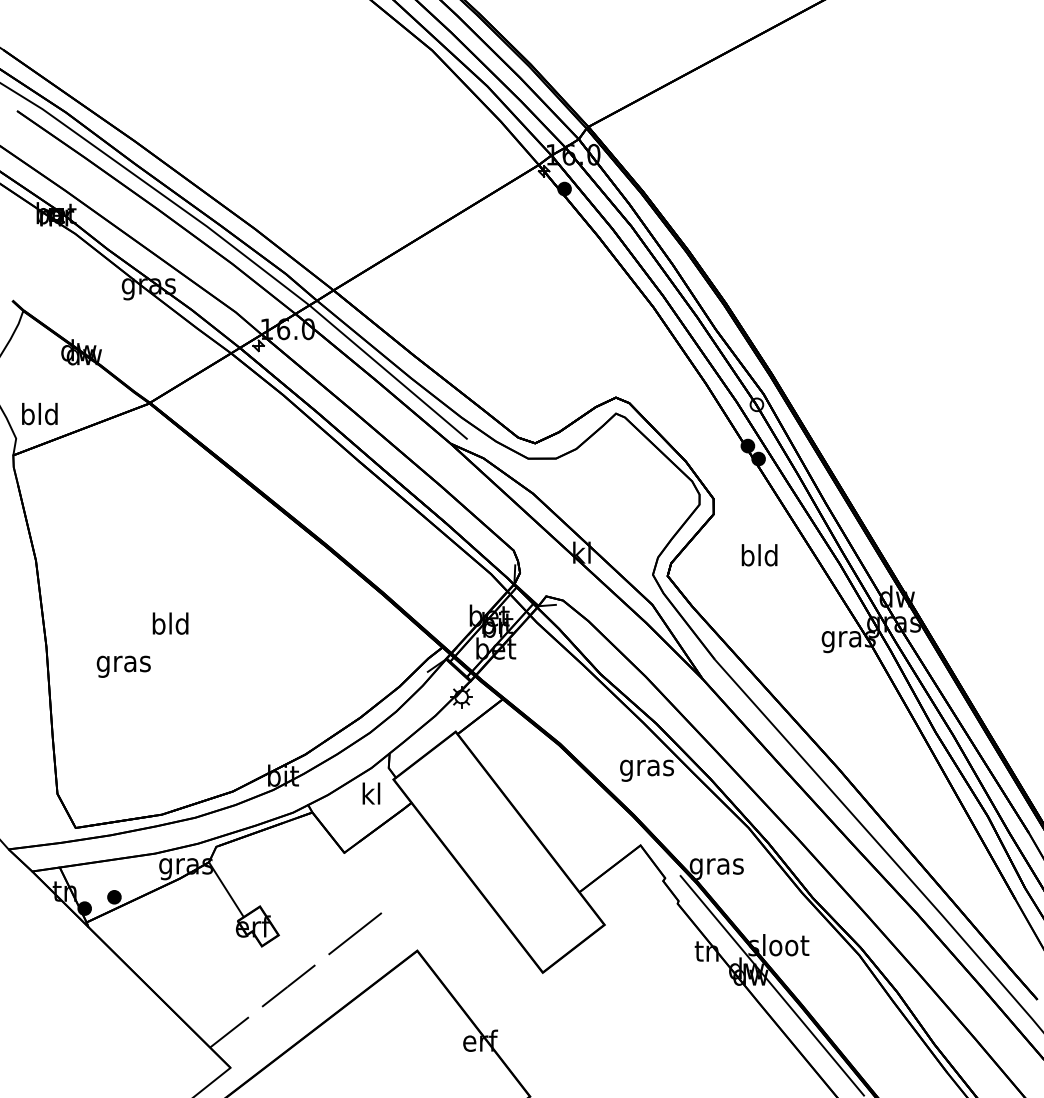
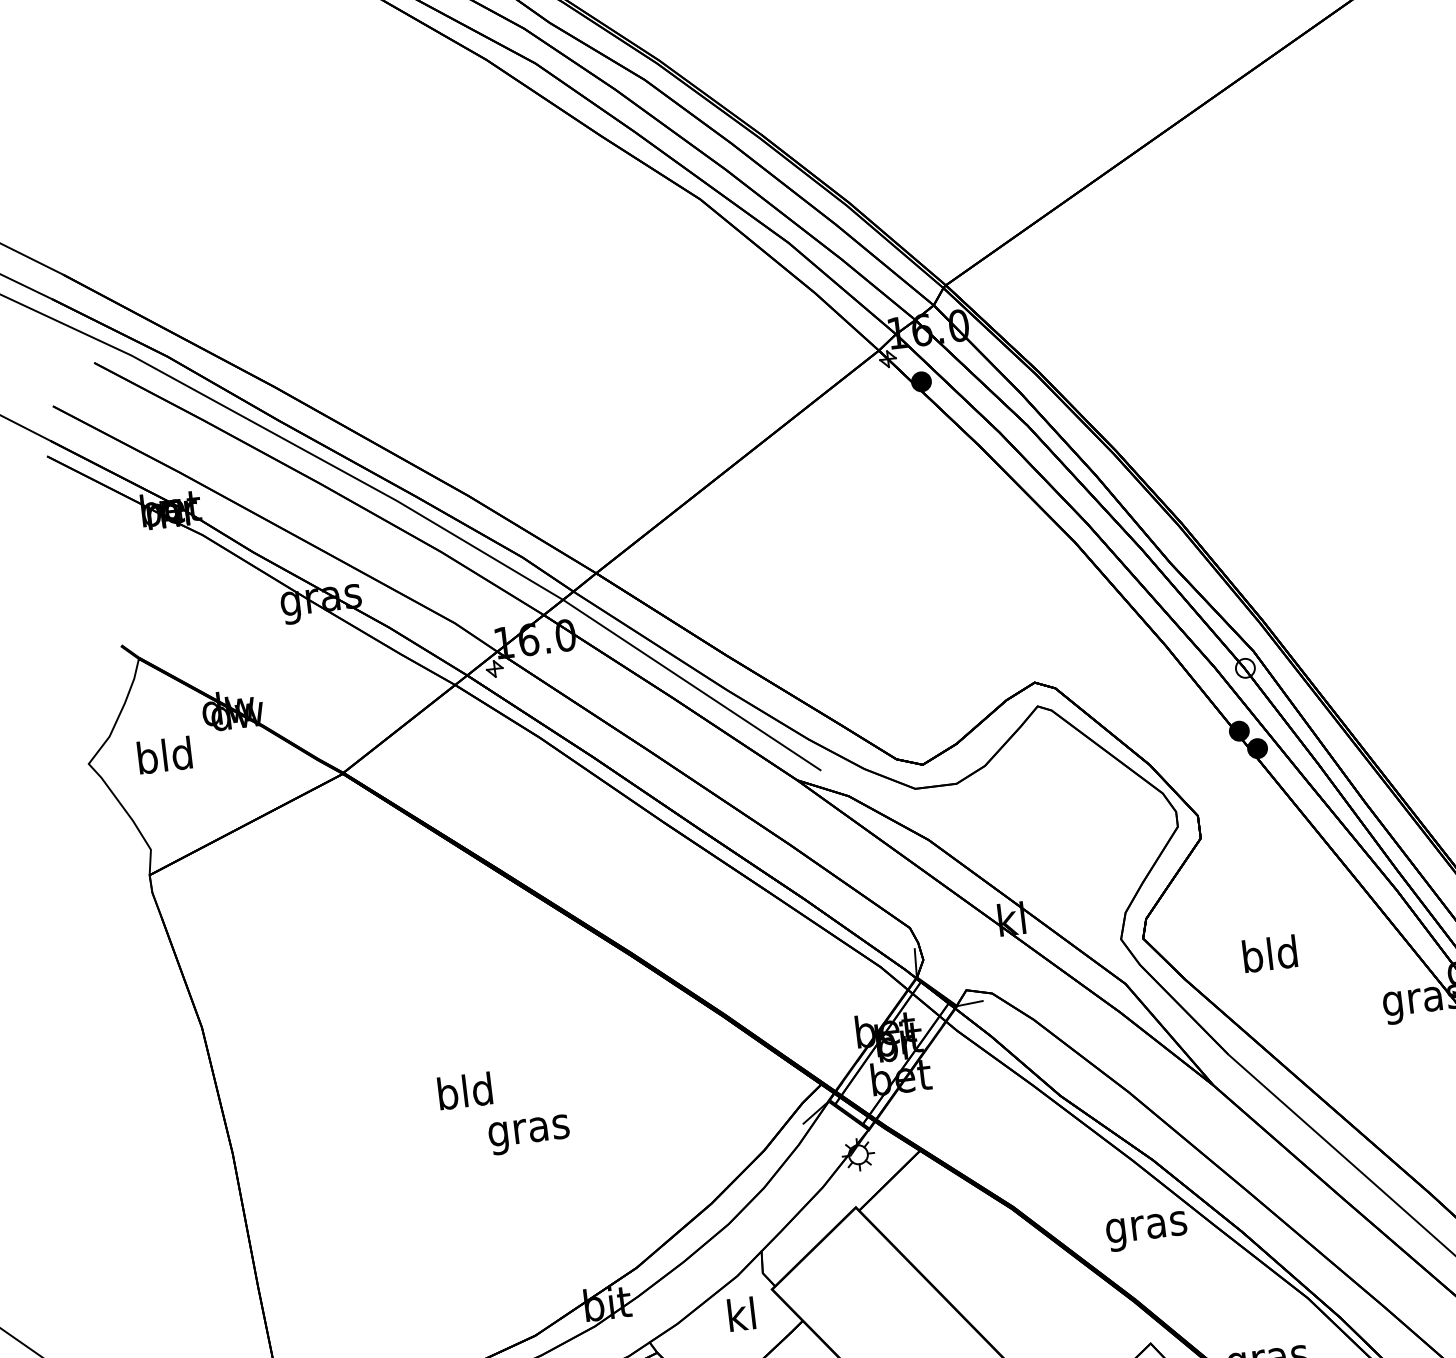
text: (39, 413) -> (164, 754), moved
text: (759, 555) -> (1269, 954), moved
text: (170, 623) -> (464, 1090), moved
text: (123, 666) -> (528, 1134), moved

